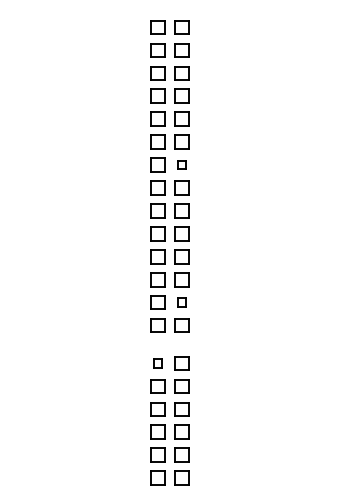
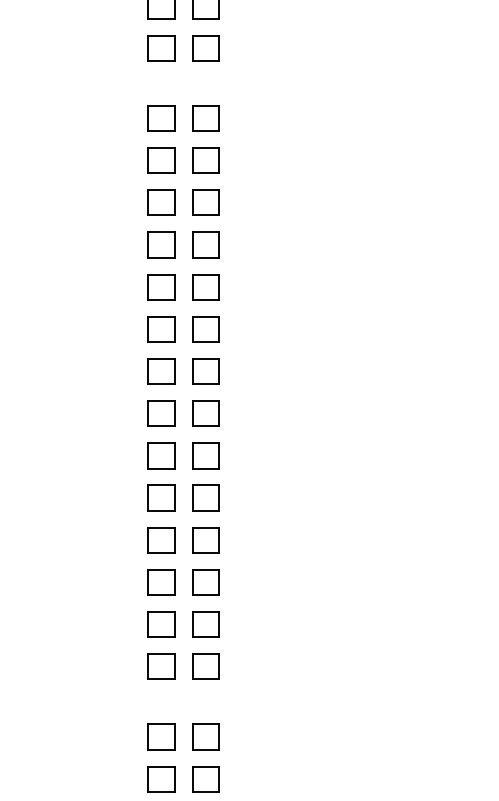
part: (181, 164) -> (204, 370), size x1.67
part: (181, 302) -> (204, 624), size x1.67
part: (157, 363) -> (160, 736), size x1.67

